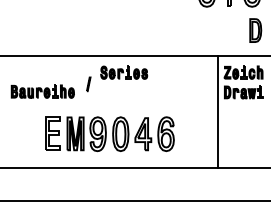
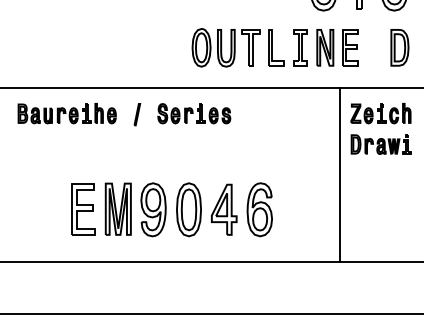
part: (175, 30) -> (274, 47), added
line: (88, 84) -> (136, 114), moved
part: (42, 91) -> (66, 113), moved

